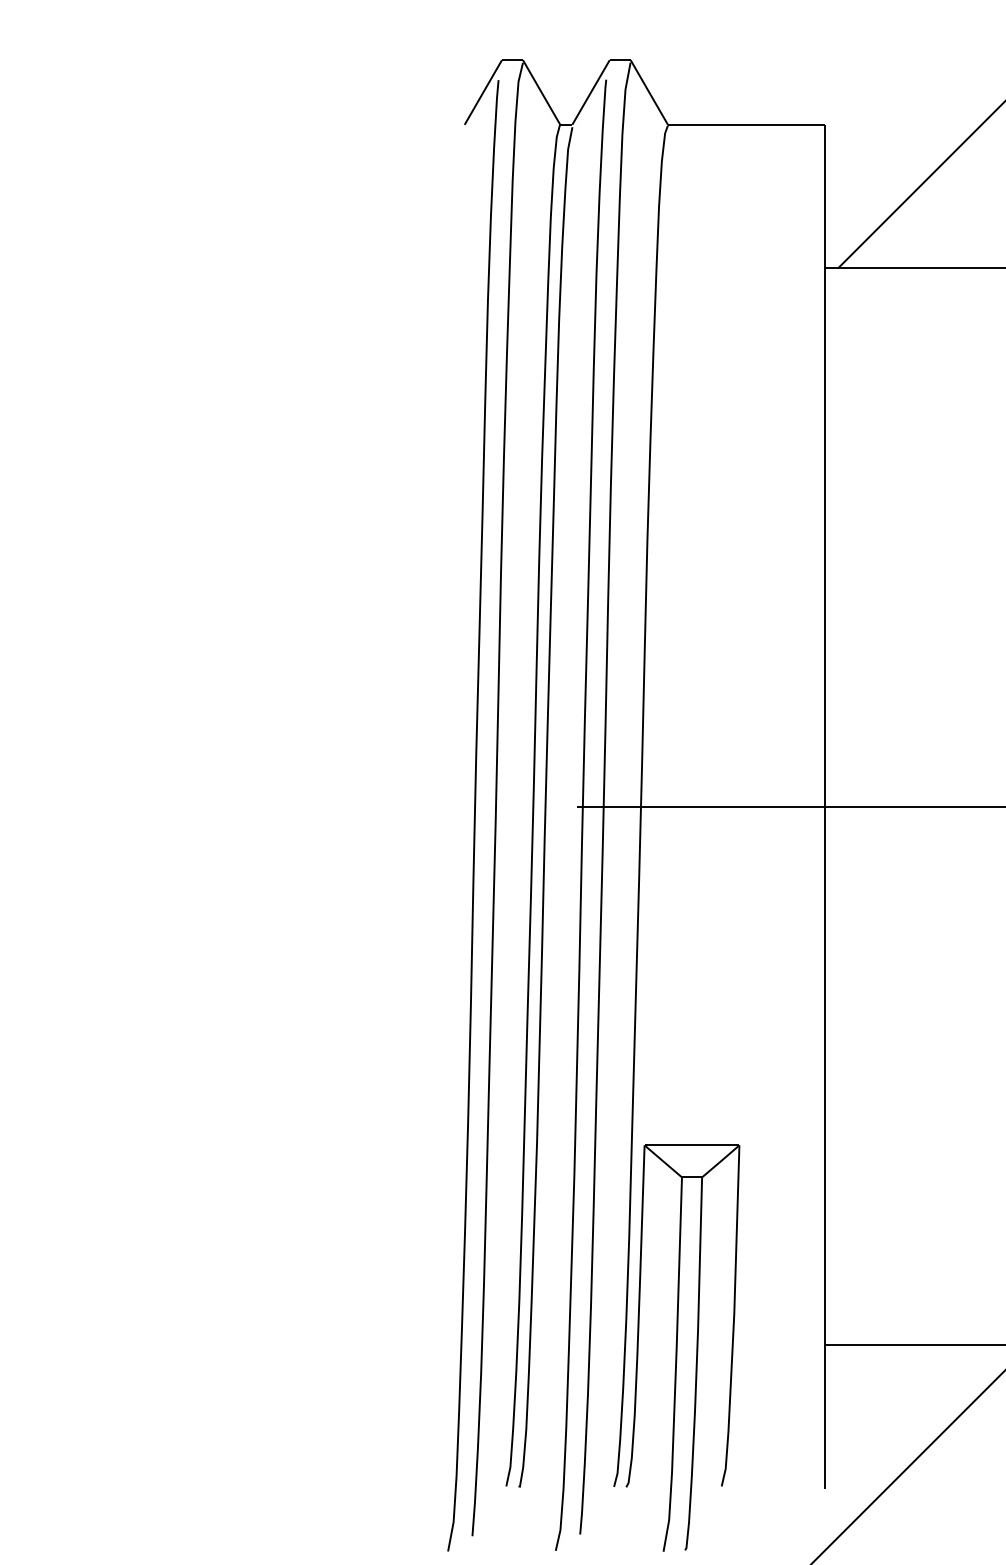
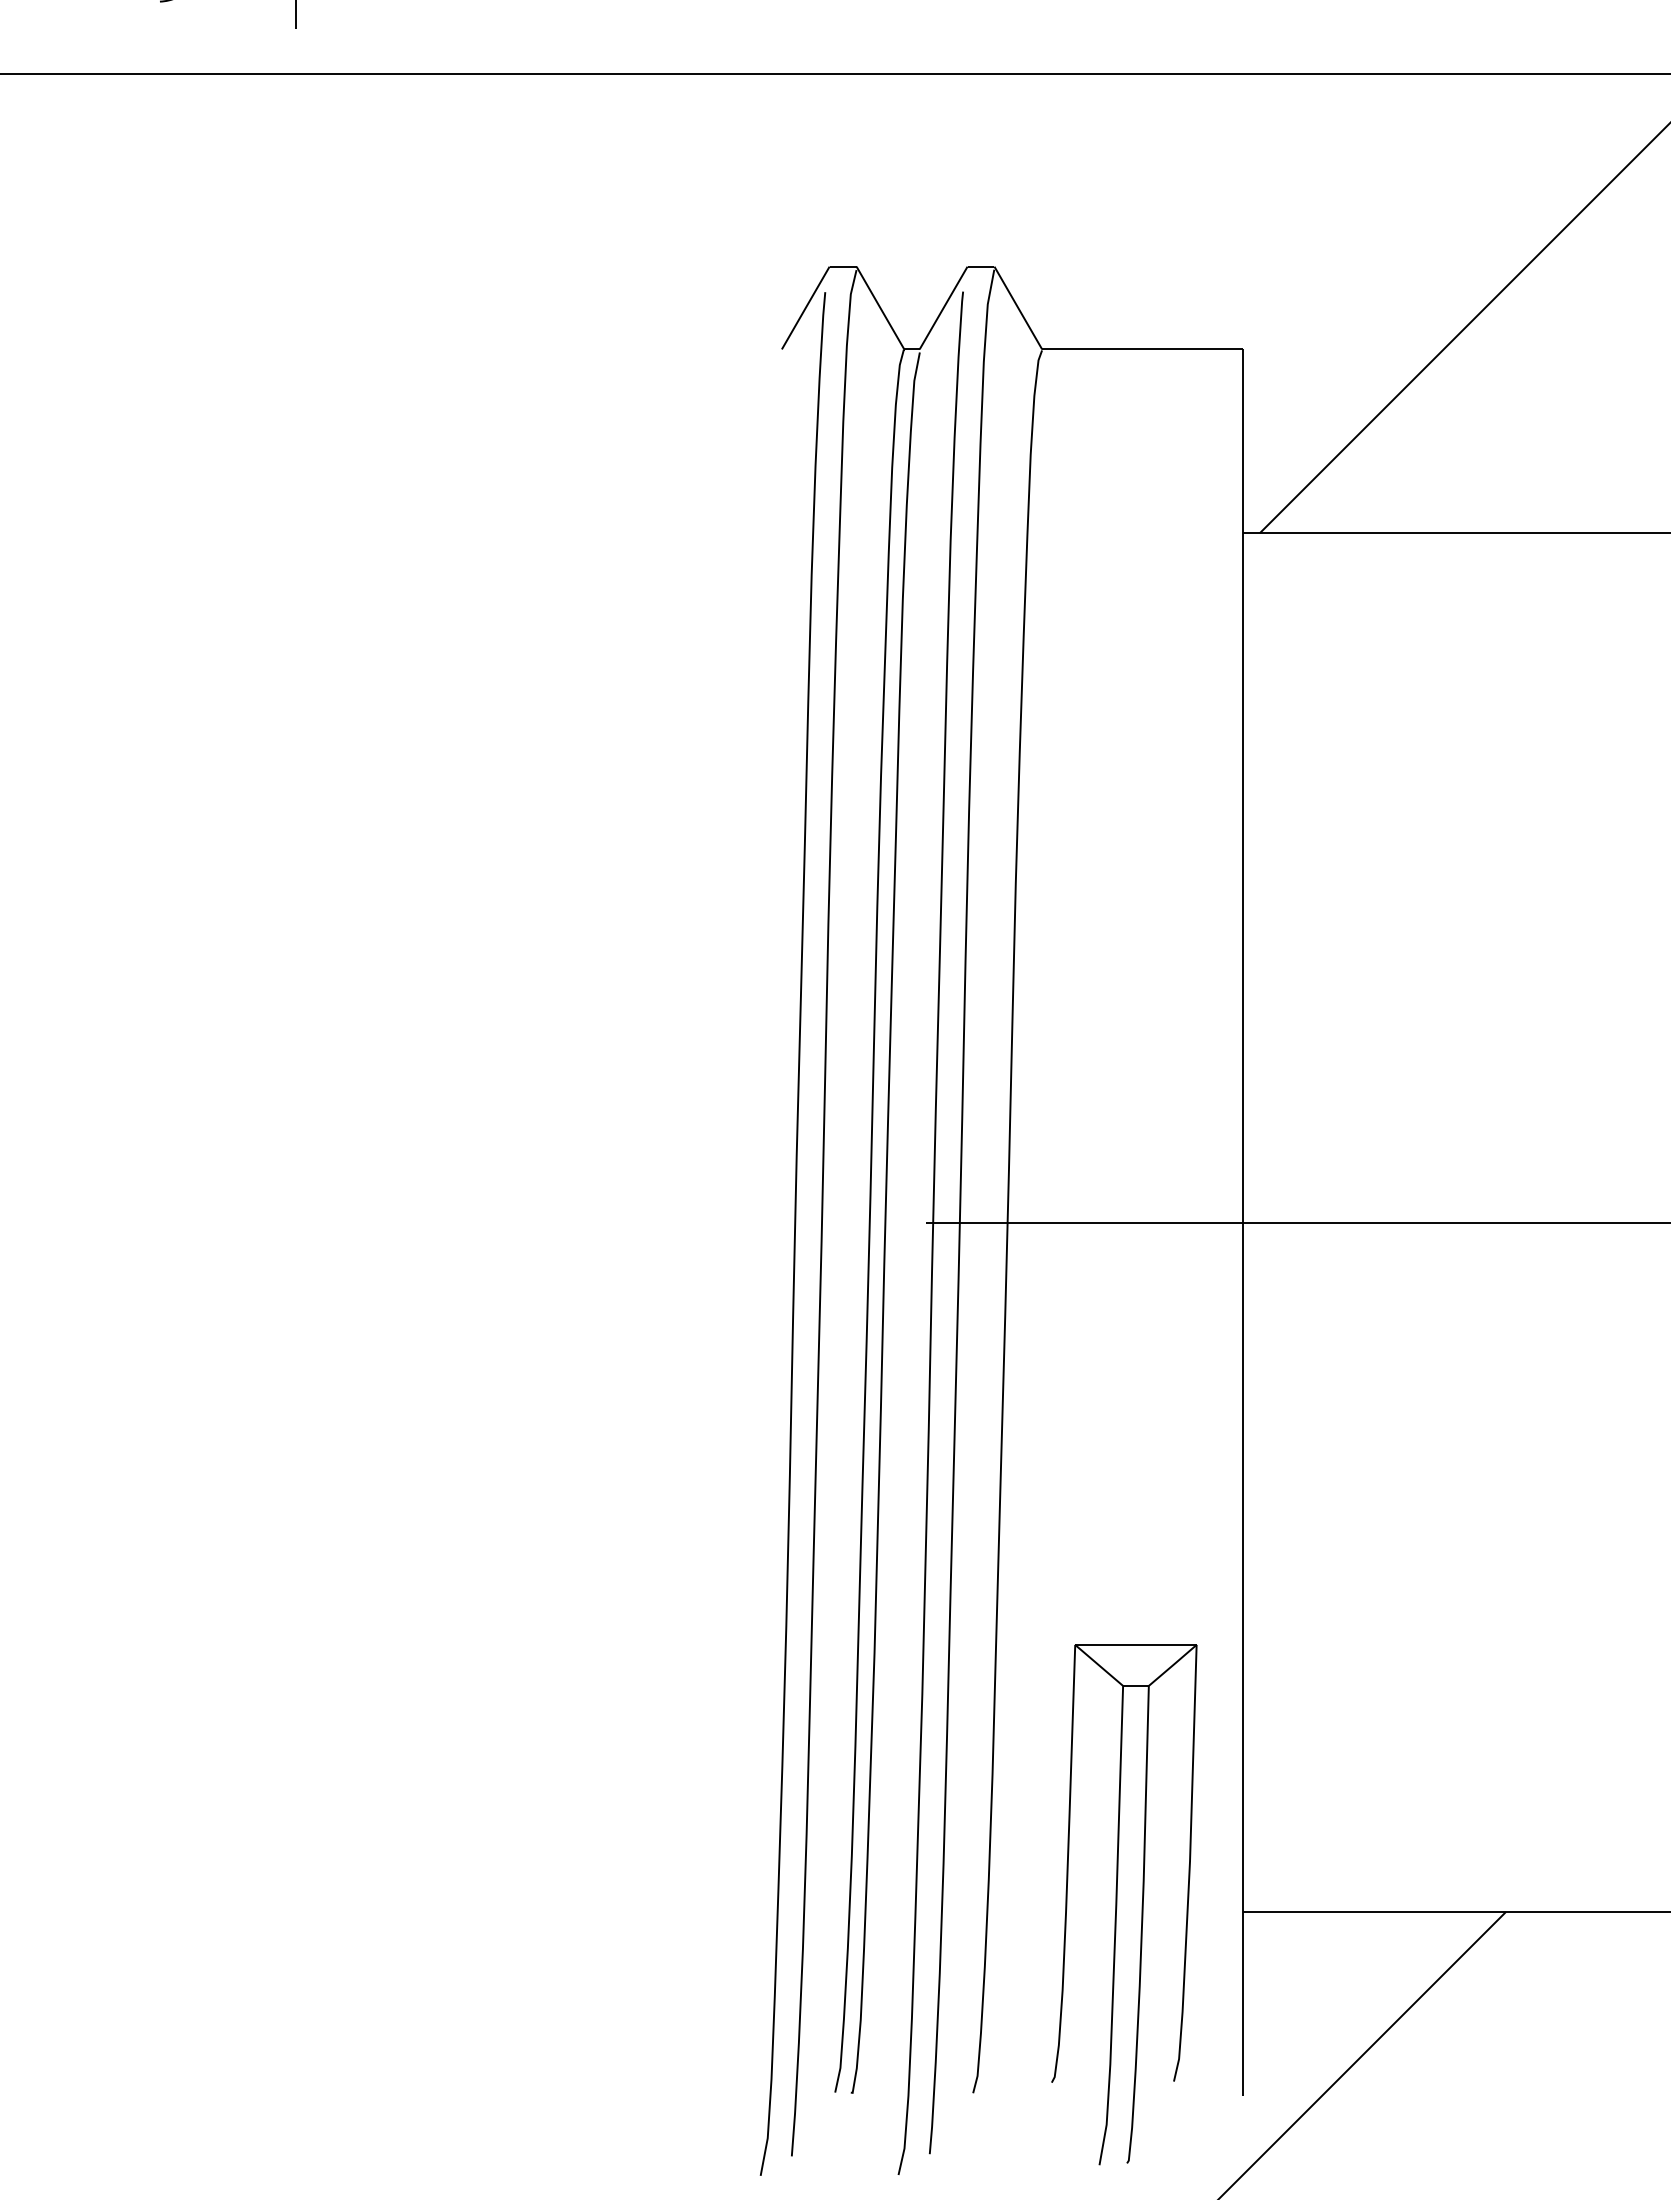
part: (677, 1348) -> (1117, 1904), moved

